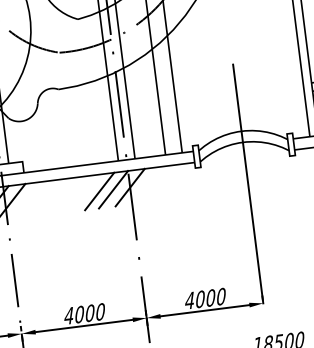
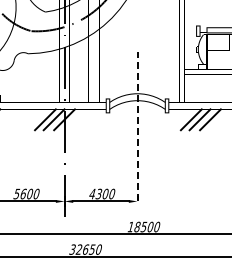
line: (248, 183) -> (137, 126), solid -> dashed
text: (199, 298) -> (98, 193), 4000 -> 4300
text: (73, 314) -> (19, 193), 4000 -> 5600

